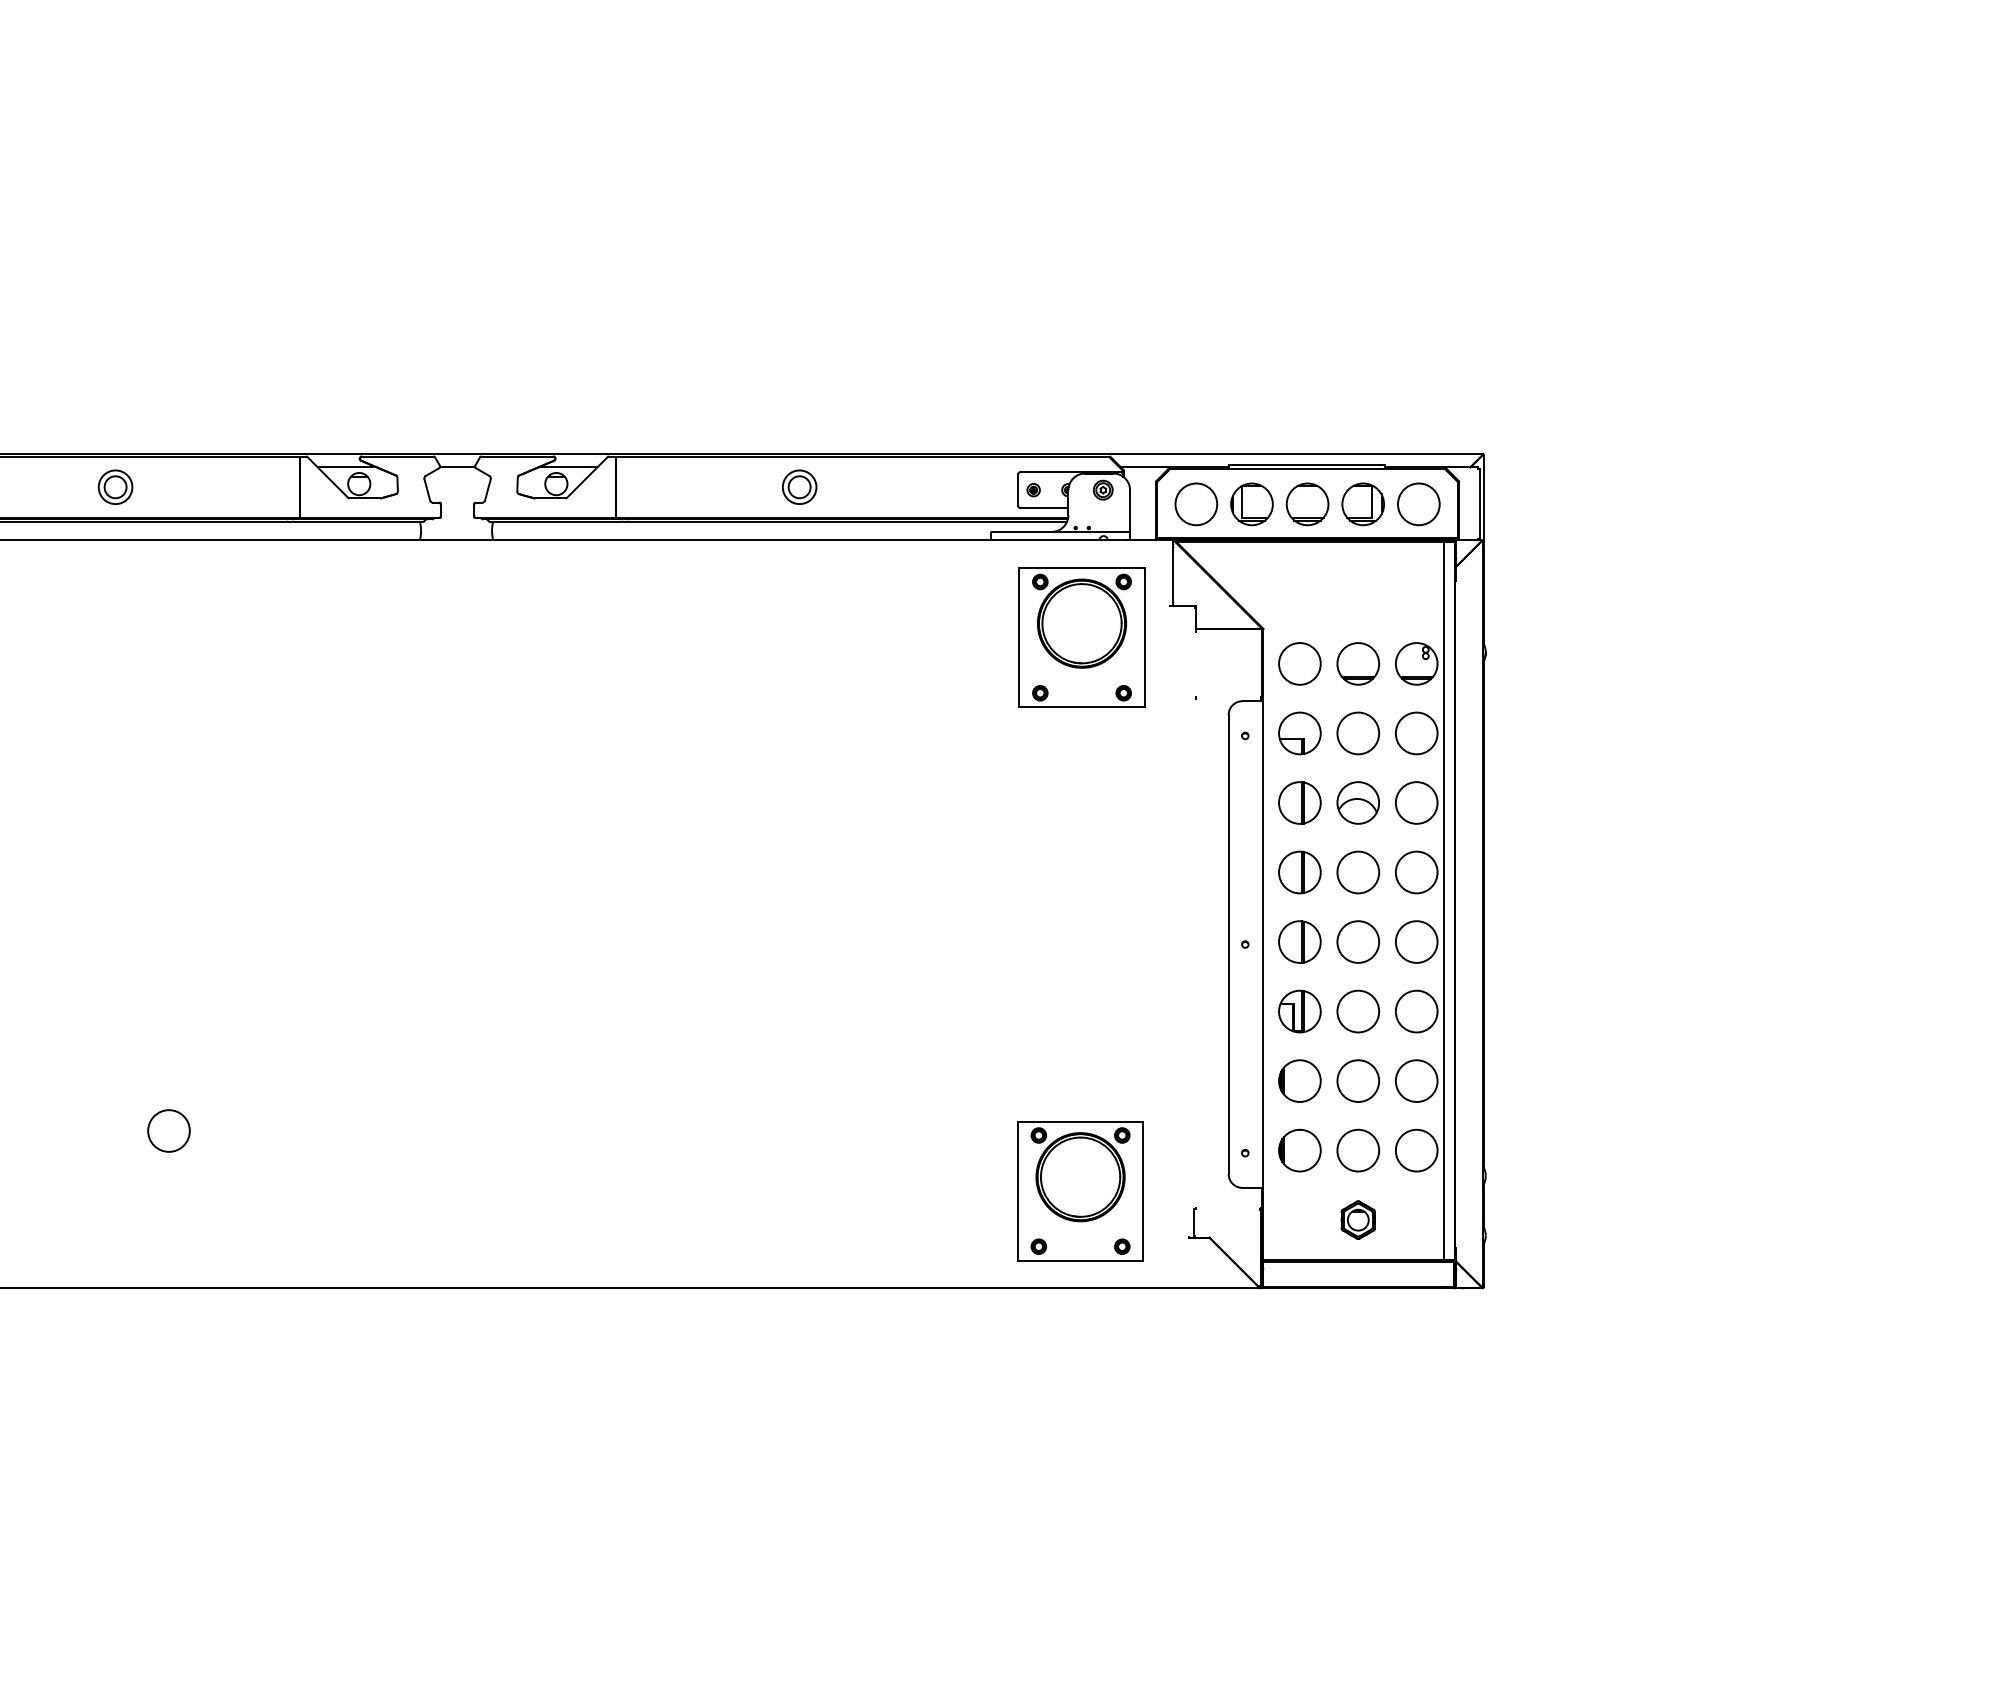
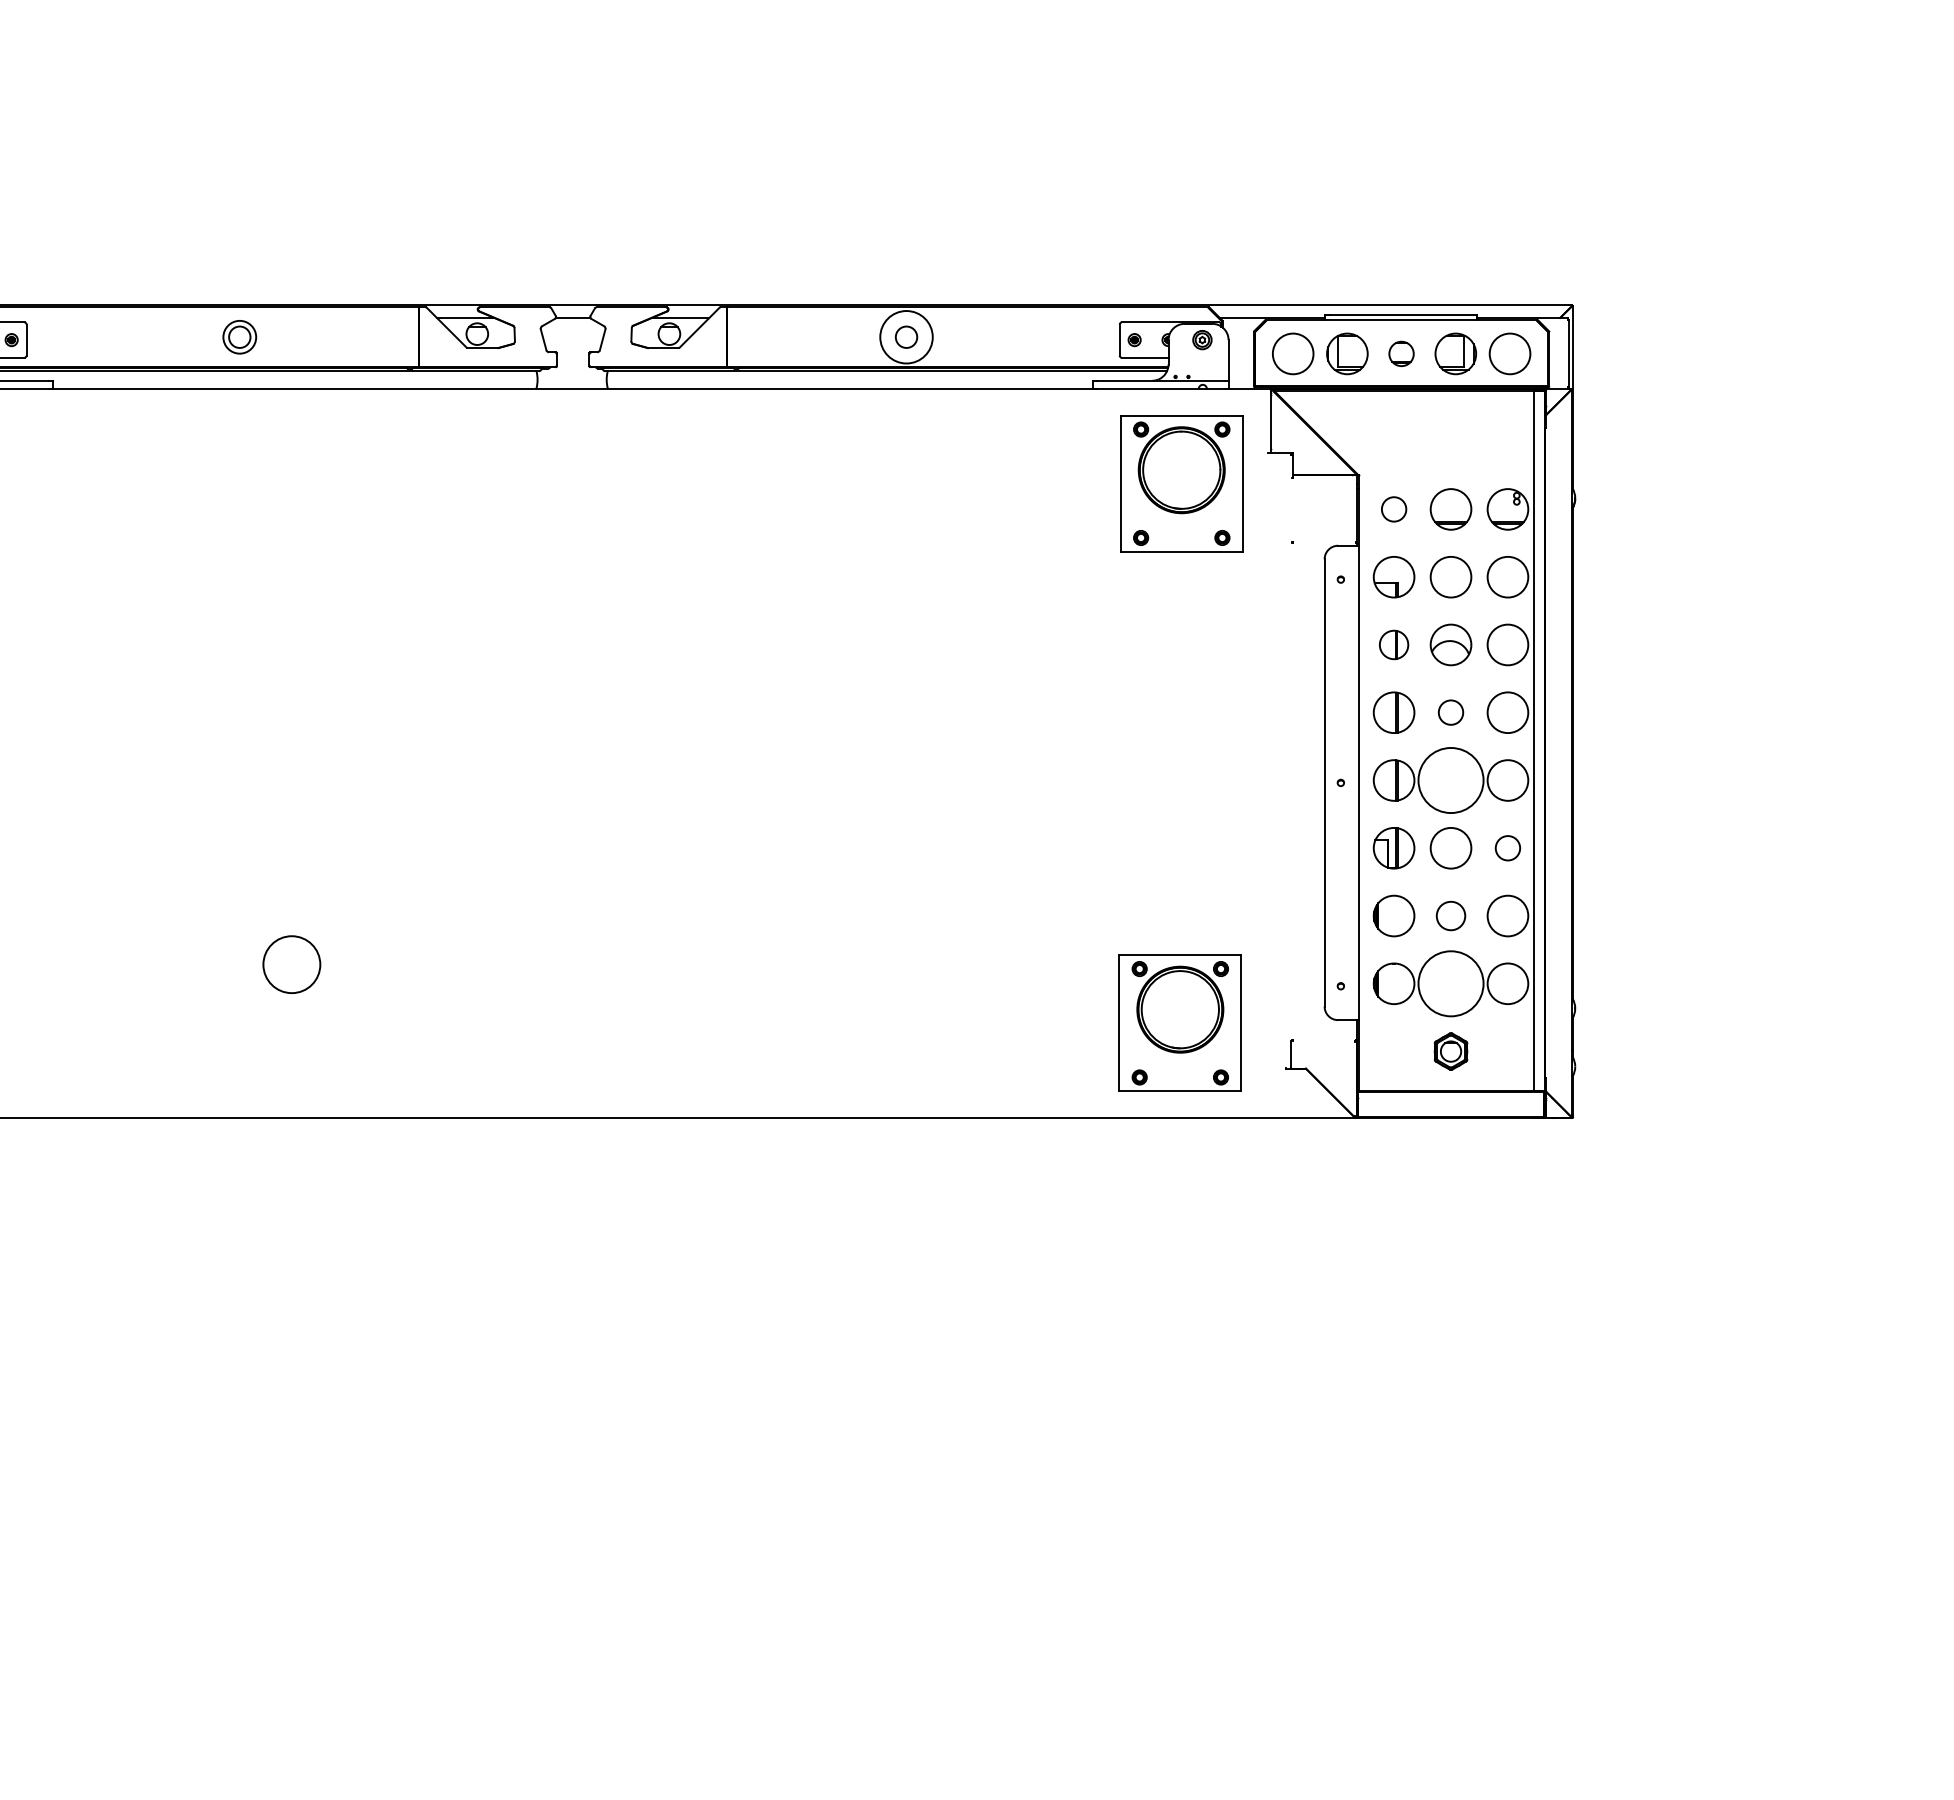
circle: (799, 486) -> (906, 336), size x1.6
part: (1307, 503) -> (1401, 353), size x0.6
circle: (1299, 663) -> (1393, 509), size x0.6
part: (1299, 802) -> (1393, 644), size x0.7
circle: (1357, 872) -> (1450, 712), size x0.6
circle: (1357, 942) -> (1450, 780), size x1.6
circle: (1416, 1010) -> (1507, 847), size x0.6
circle: (1357, 1080) -> (1450, 915), size x0.7
circle: (168, 1130) -> (291, 964), size x1.4
circle: (1357, 1150) -> (1450, 983), size x1.6

